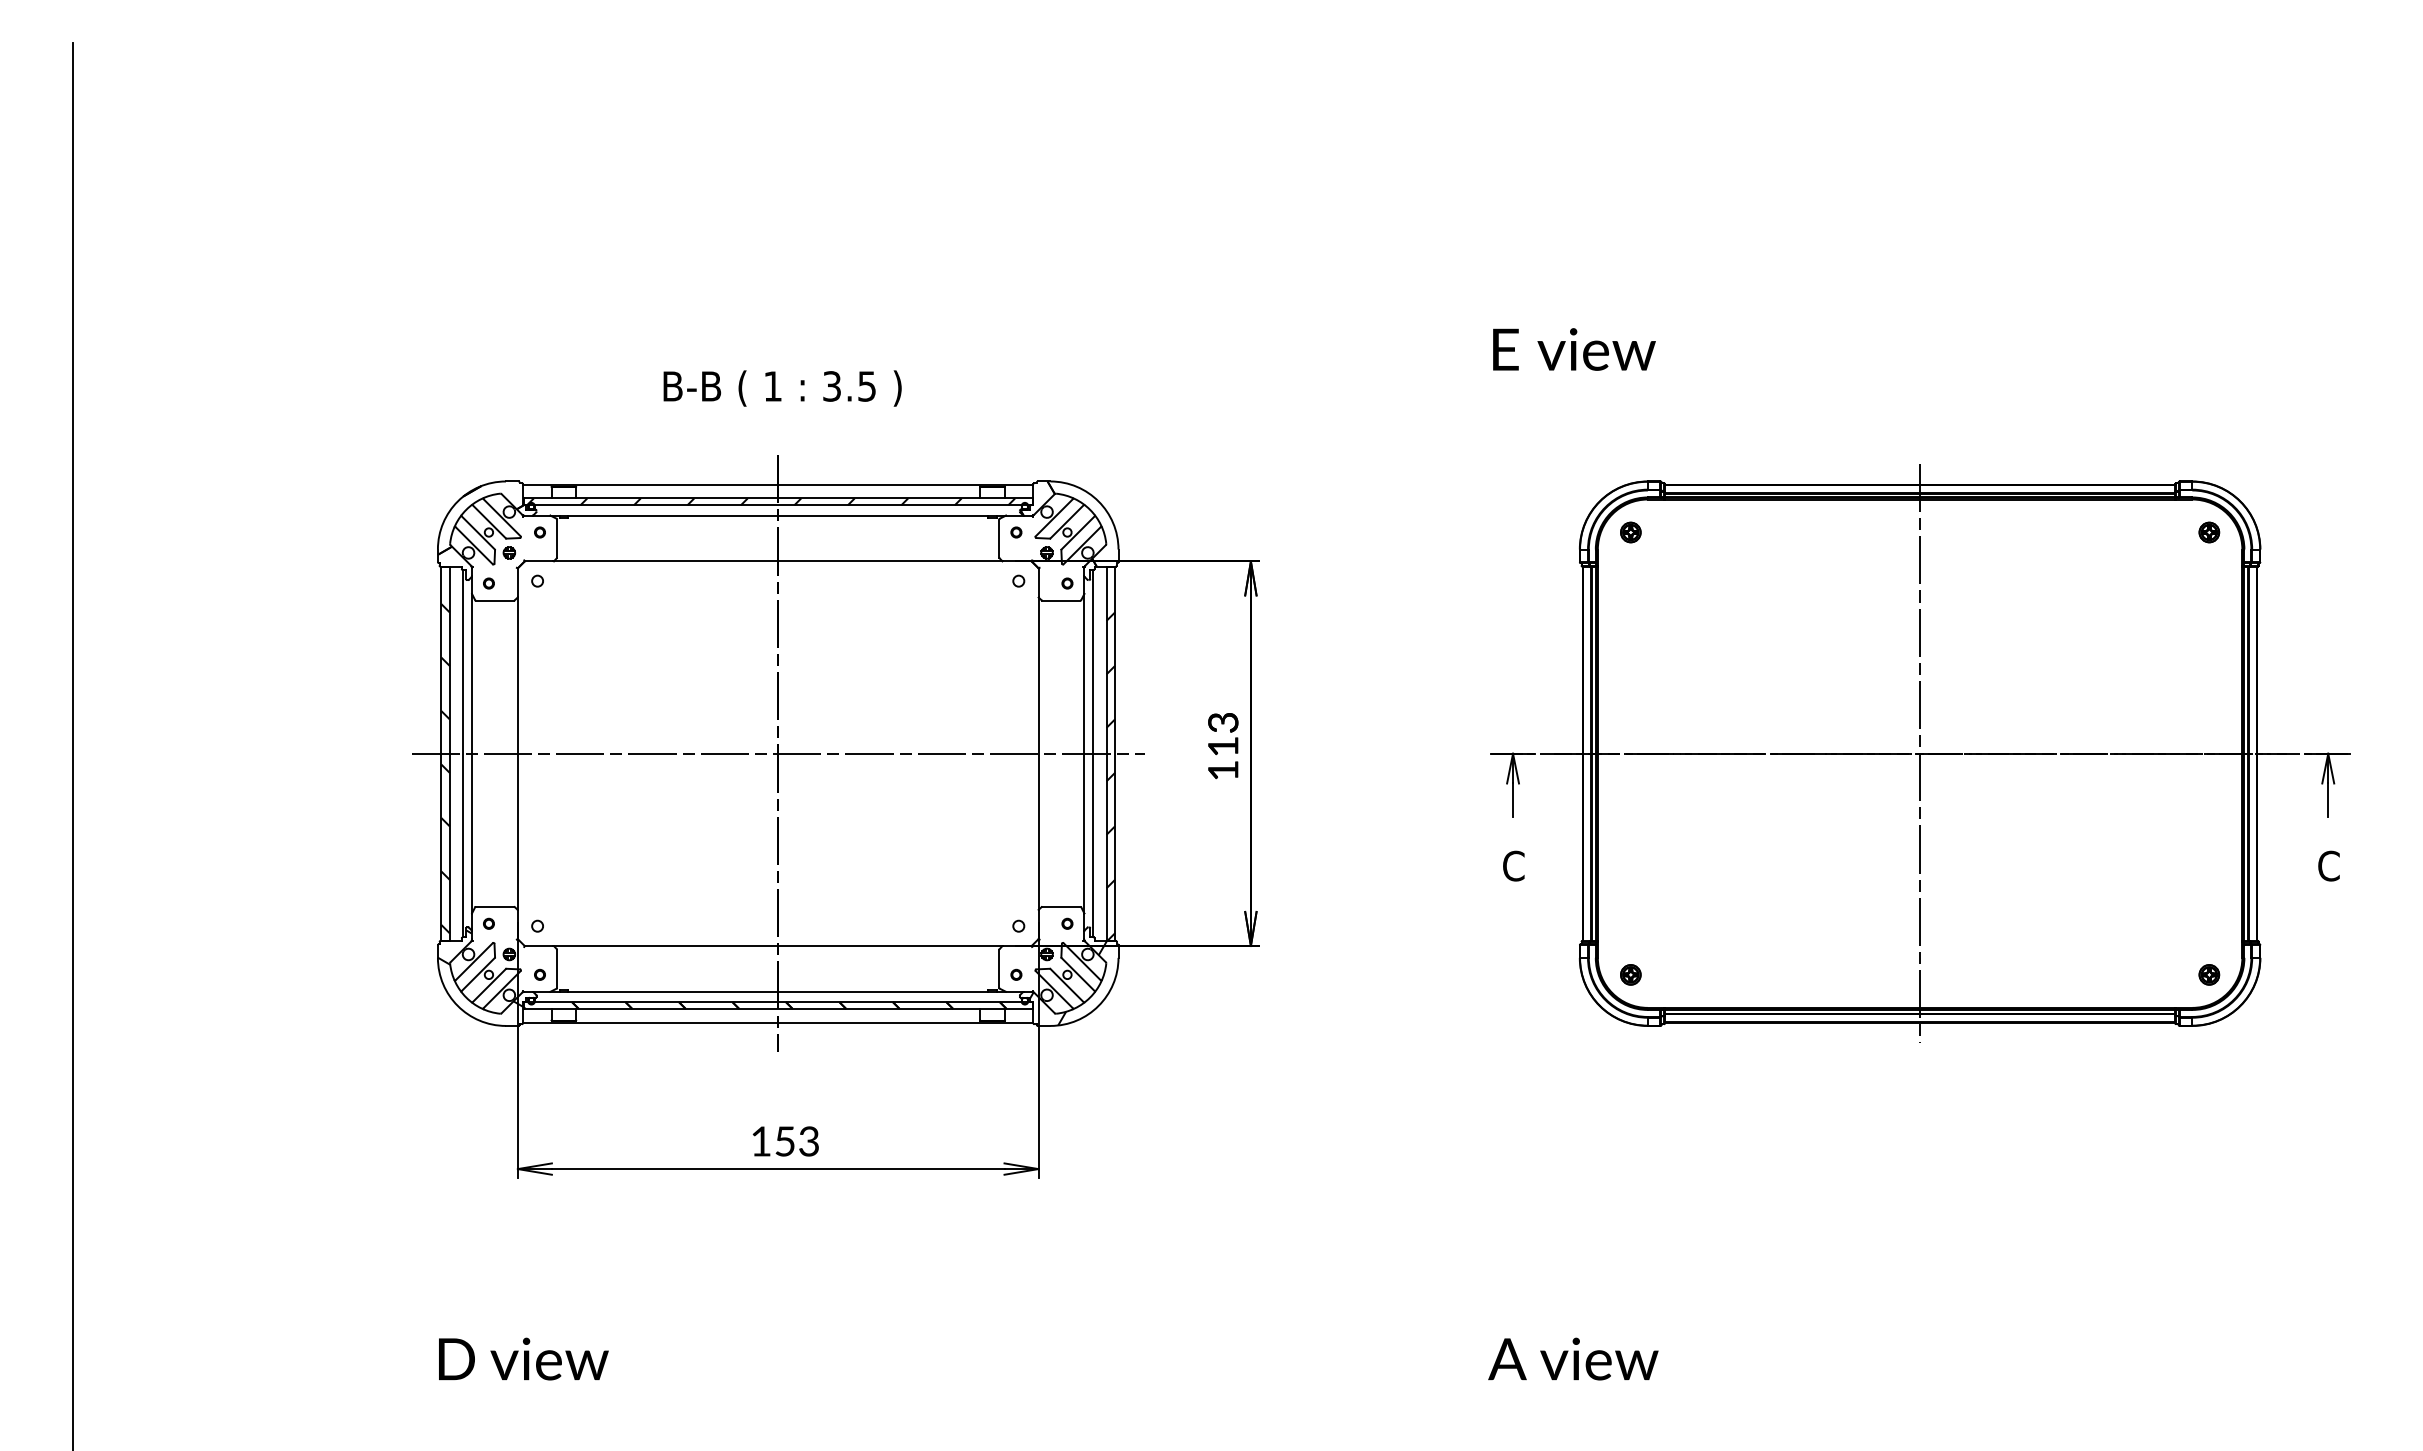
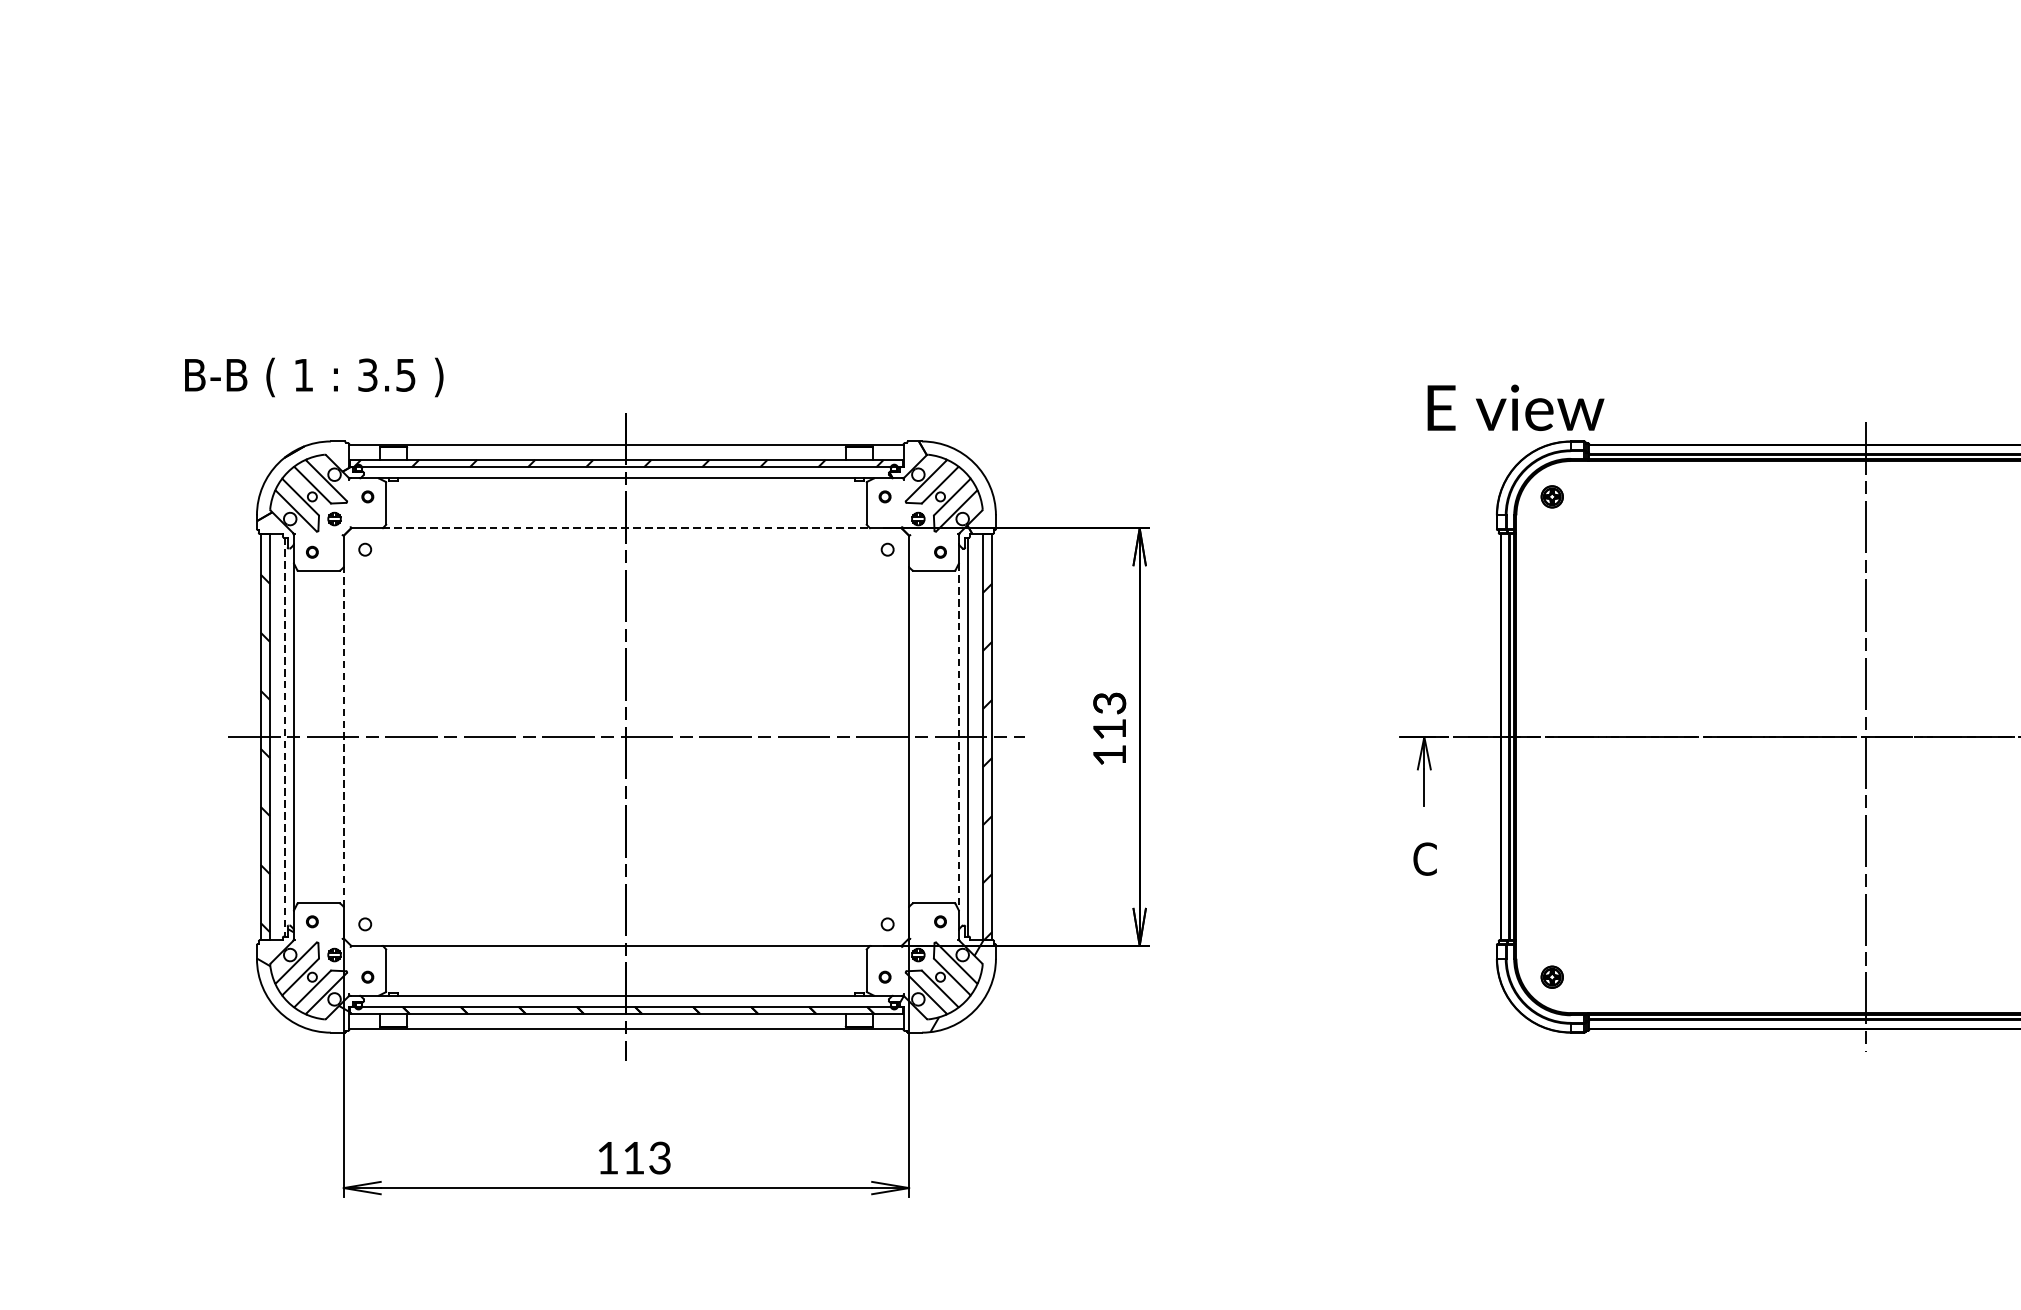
text: (1574, 349) -> (1516, 407), moved
text: (782, 388) -> (314, 377), moved
line: (778, 561) -> (626, 528), solid -> dashed
line: (463, 753) -> (284, 736), solid -> dashed
line: (517, 753) -> (343, 736), solid -> dashed
line: (1084, 754) -> (959, 737), solid -> dashed
text: (784, 1141) -> (633, 1158), 153 -> 113

